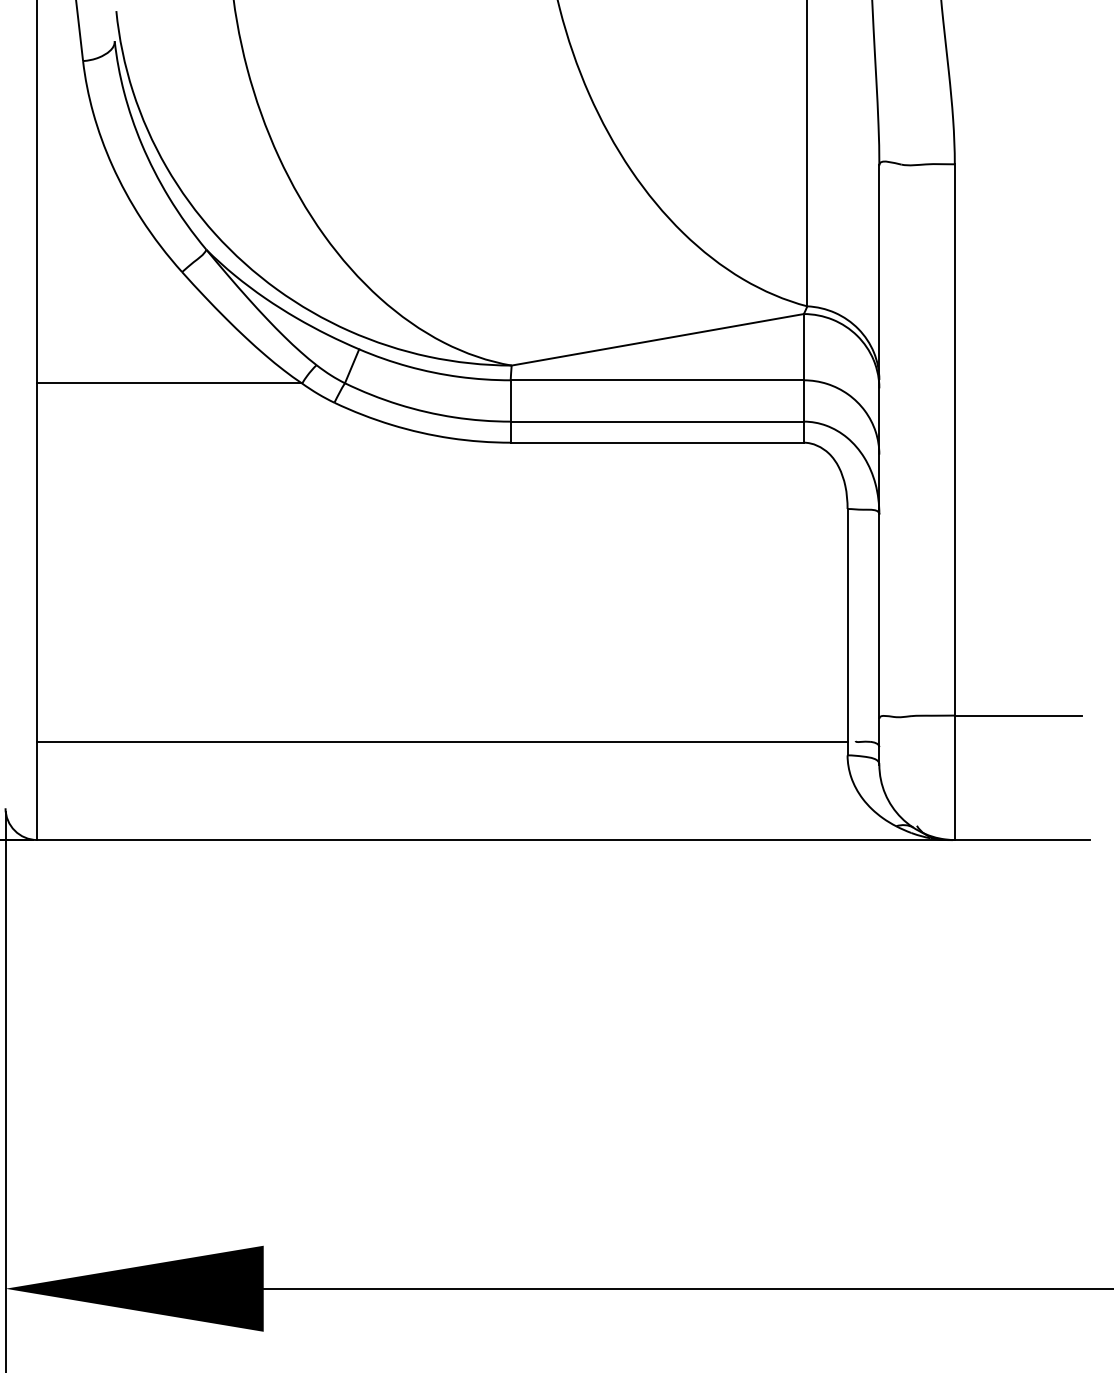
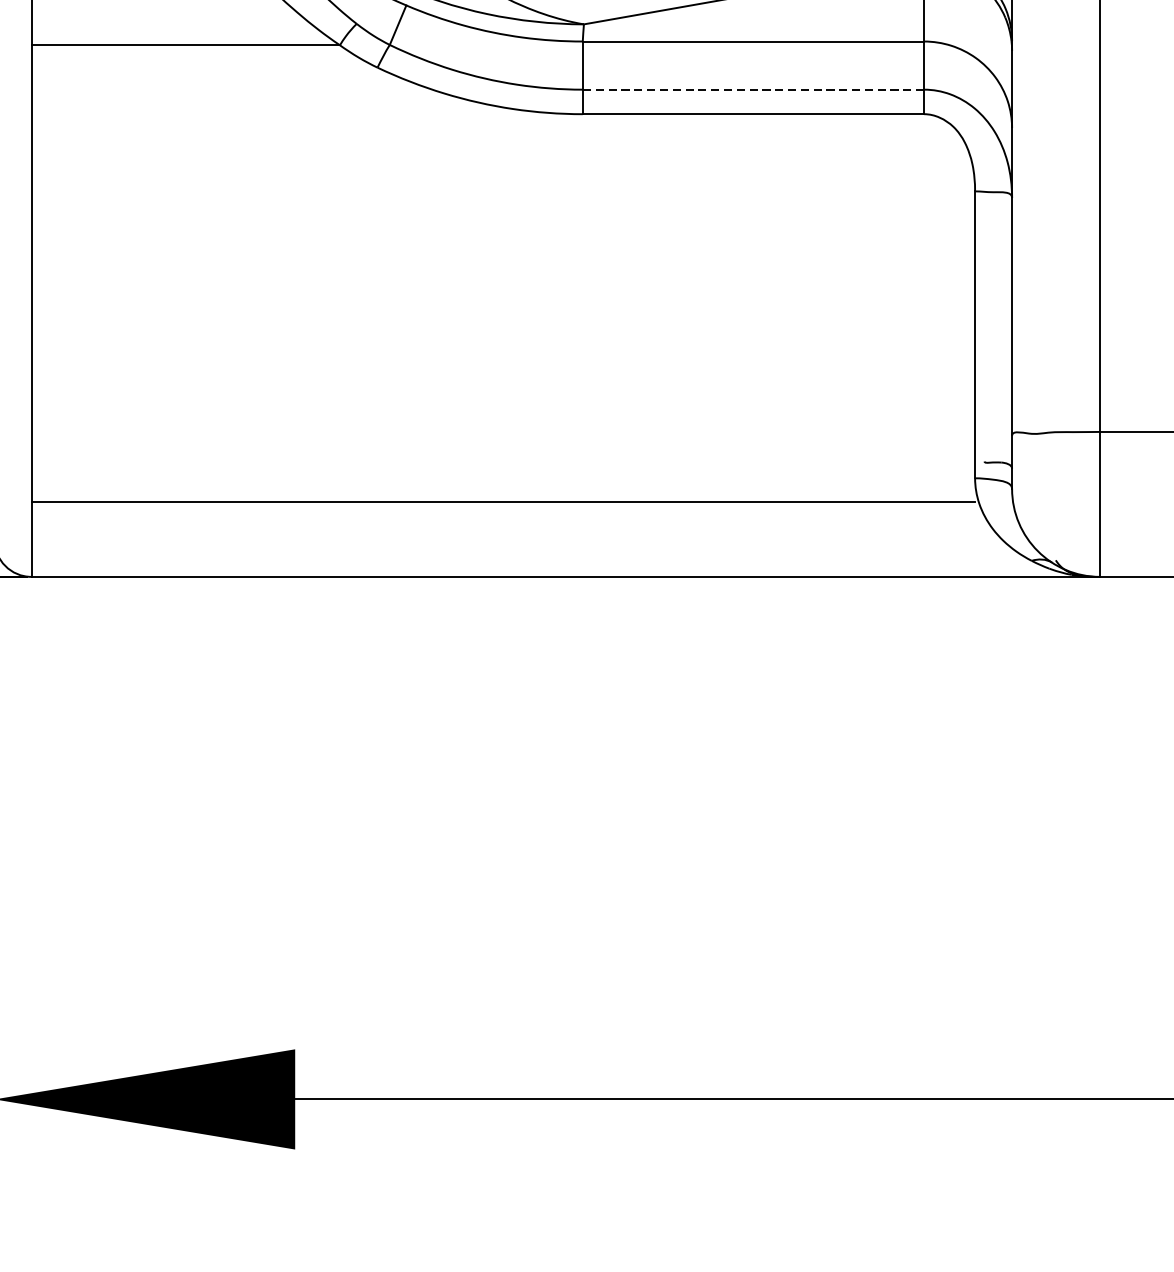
line: (657, 421) -> (753, 89), solid -> dashed
line: (442, 741) -> (503, 501), moved

